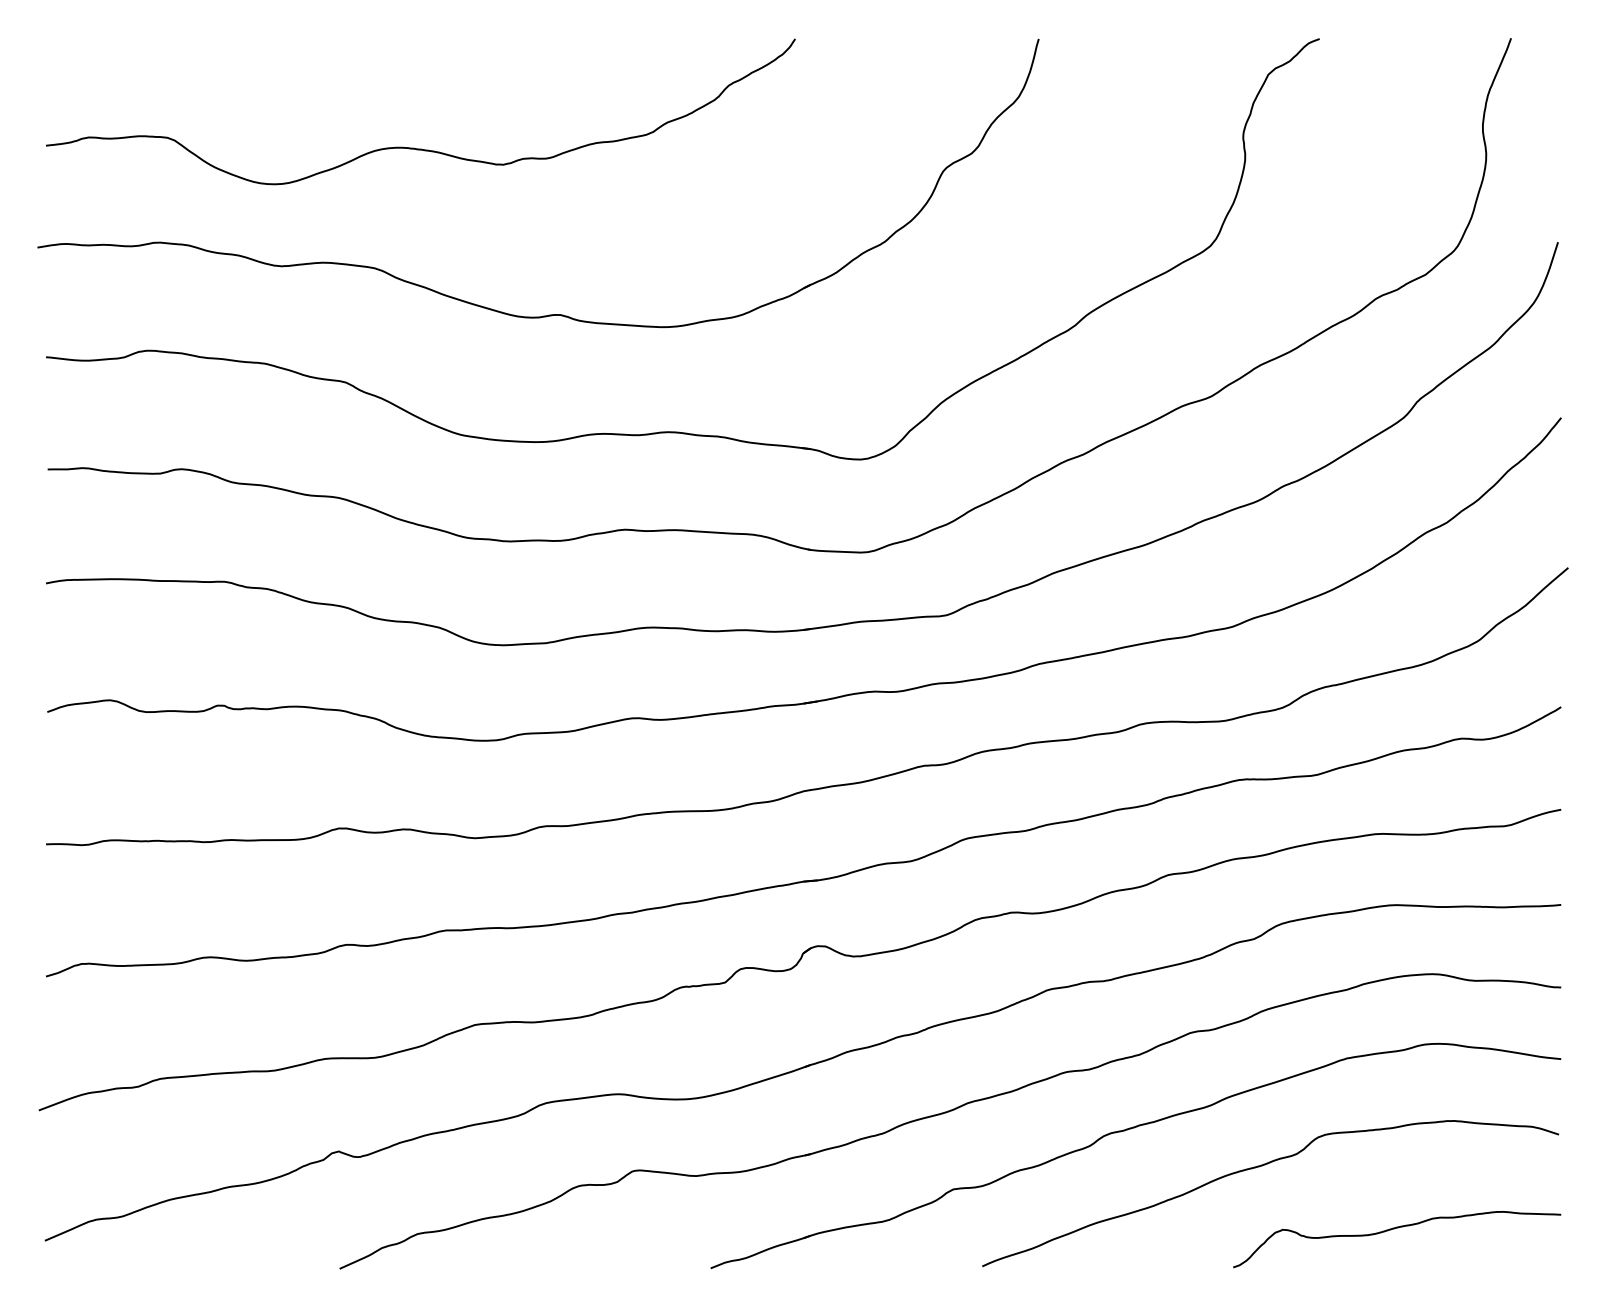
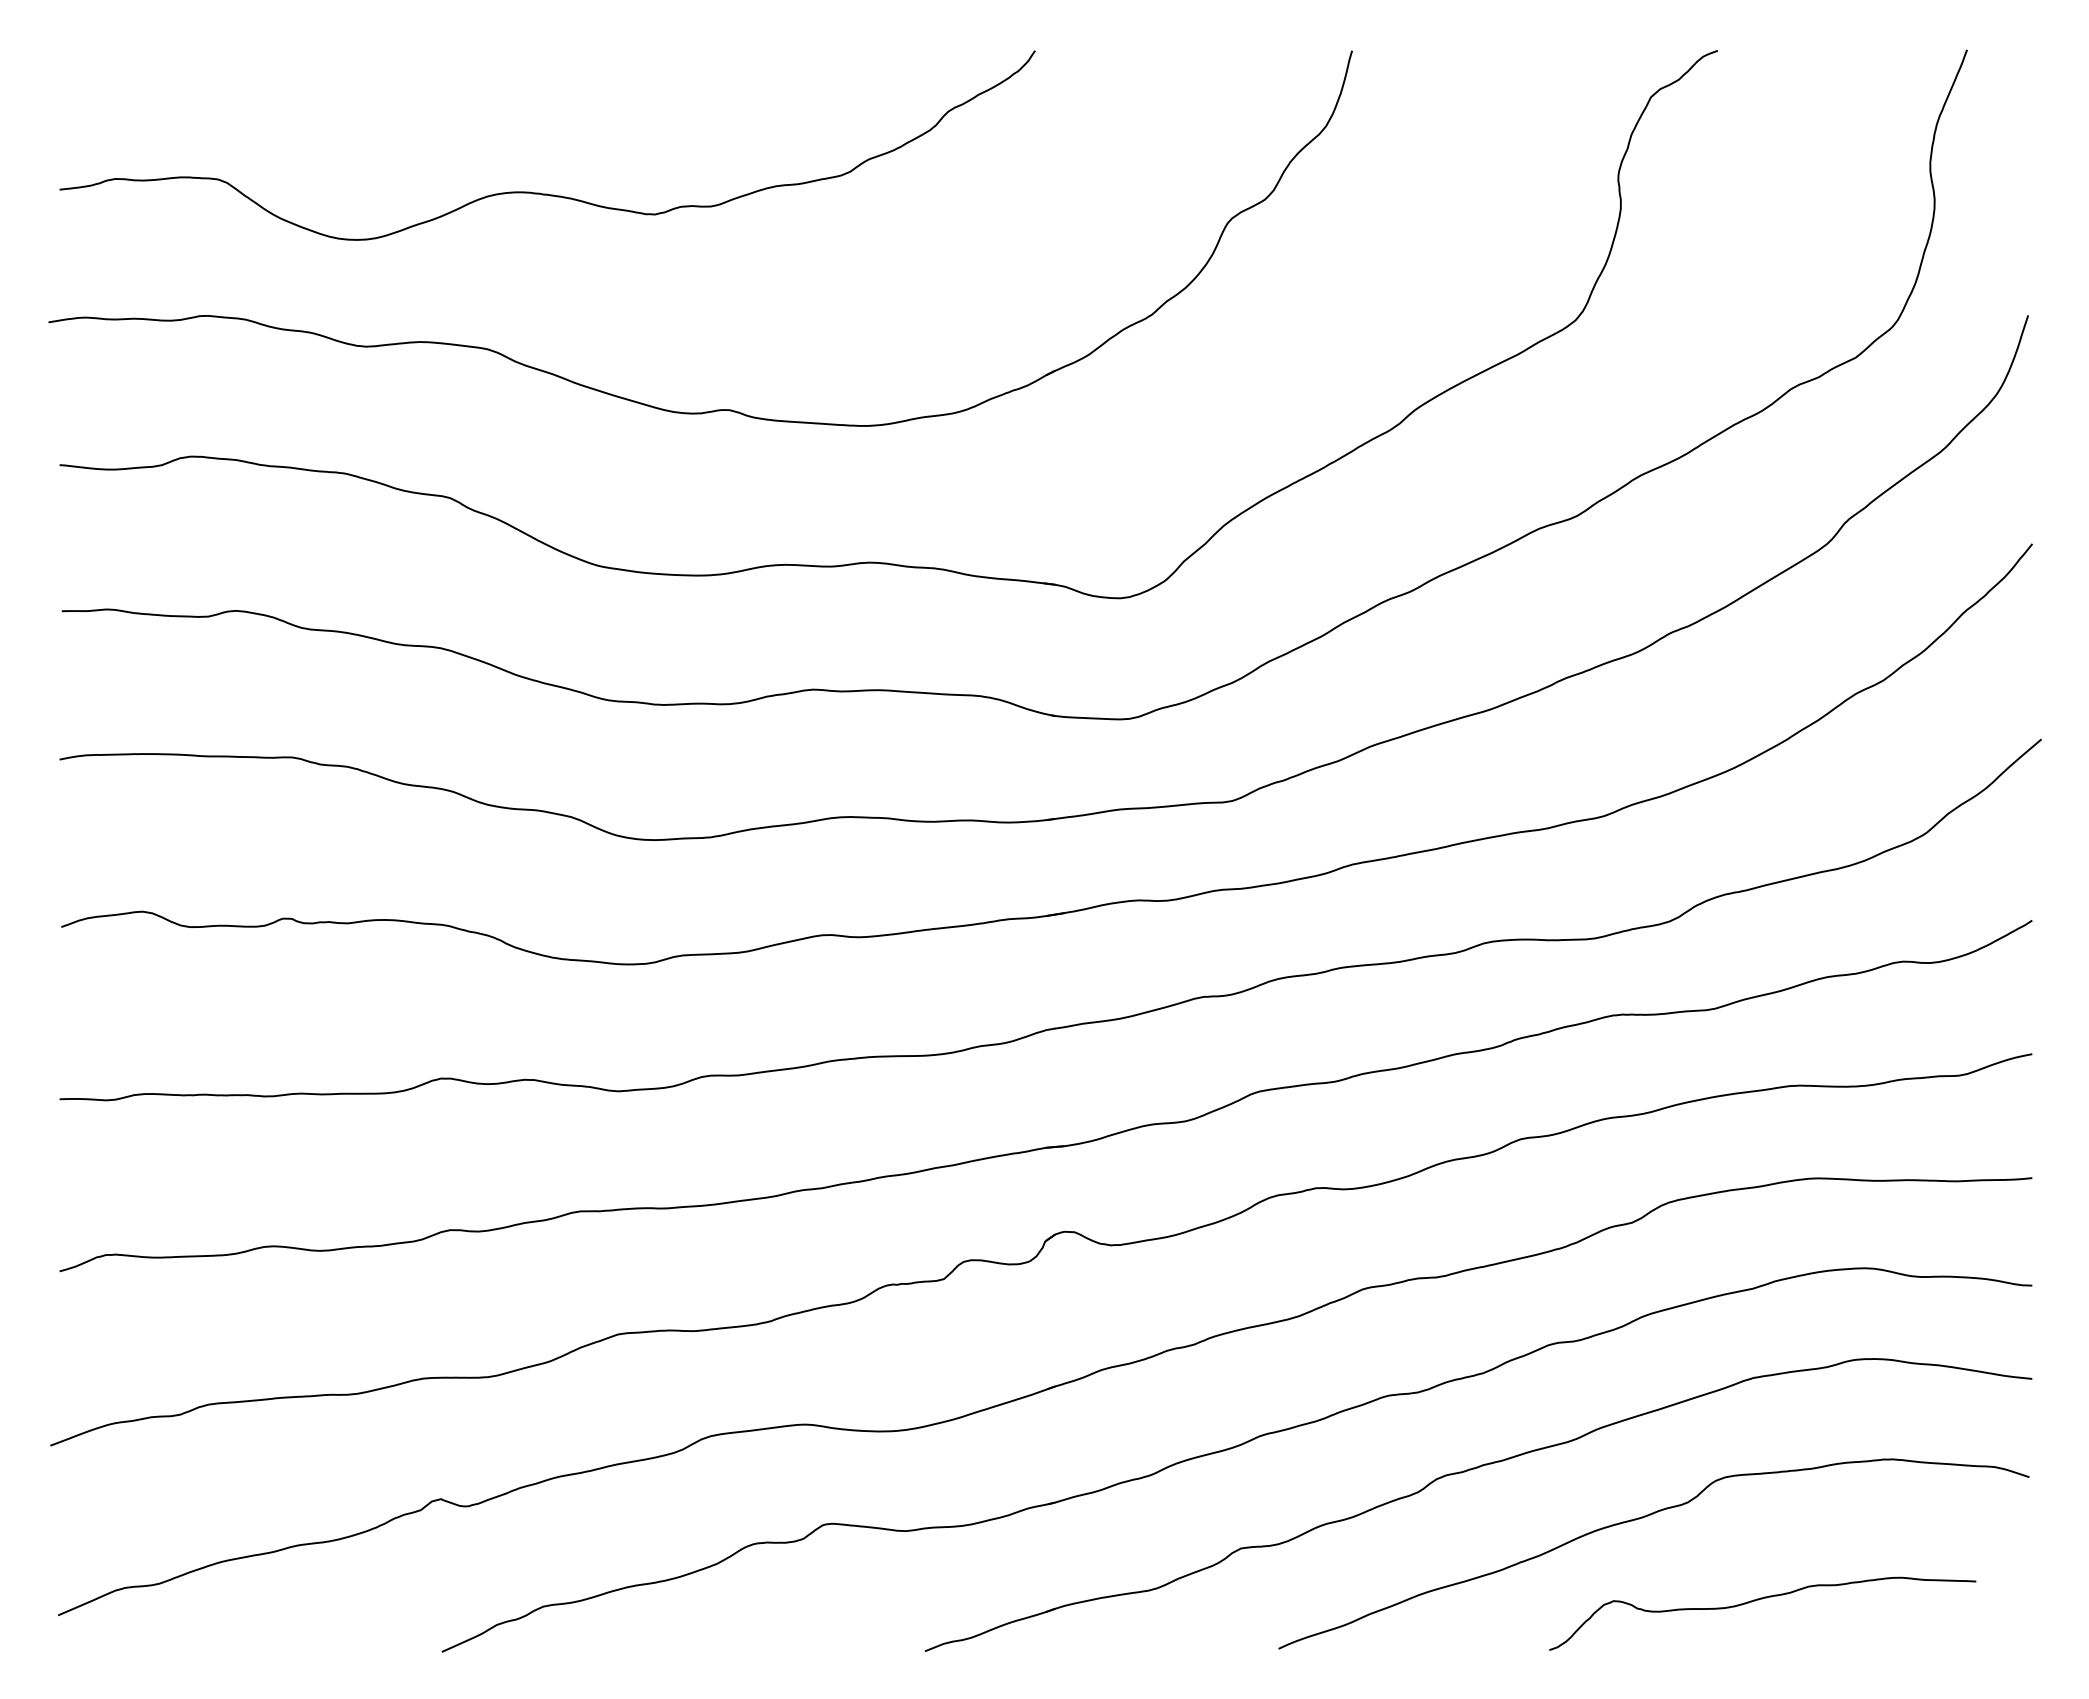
curve: (1393, 1229) -> (1758, 1600), moved

